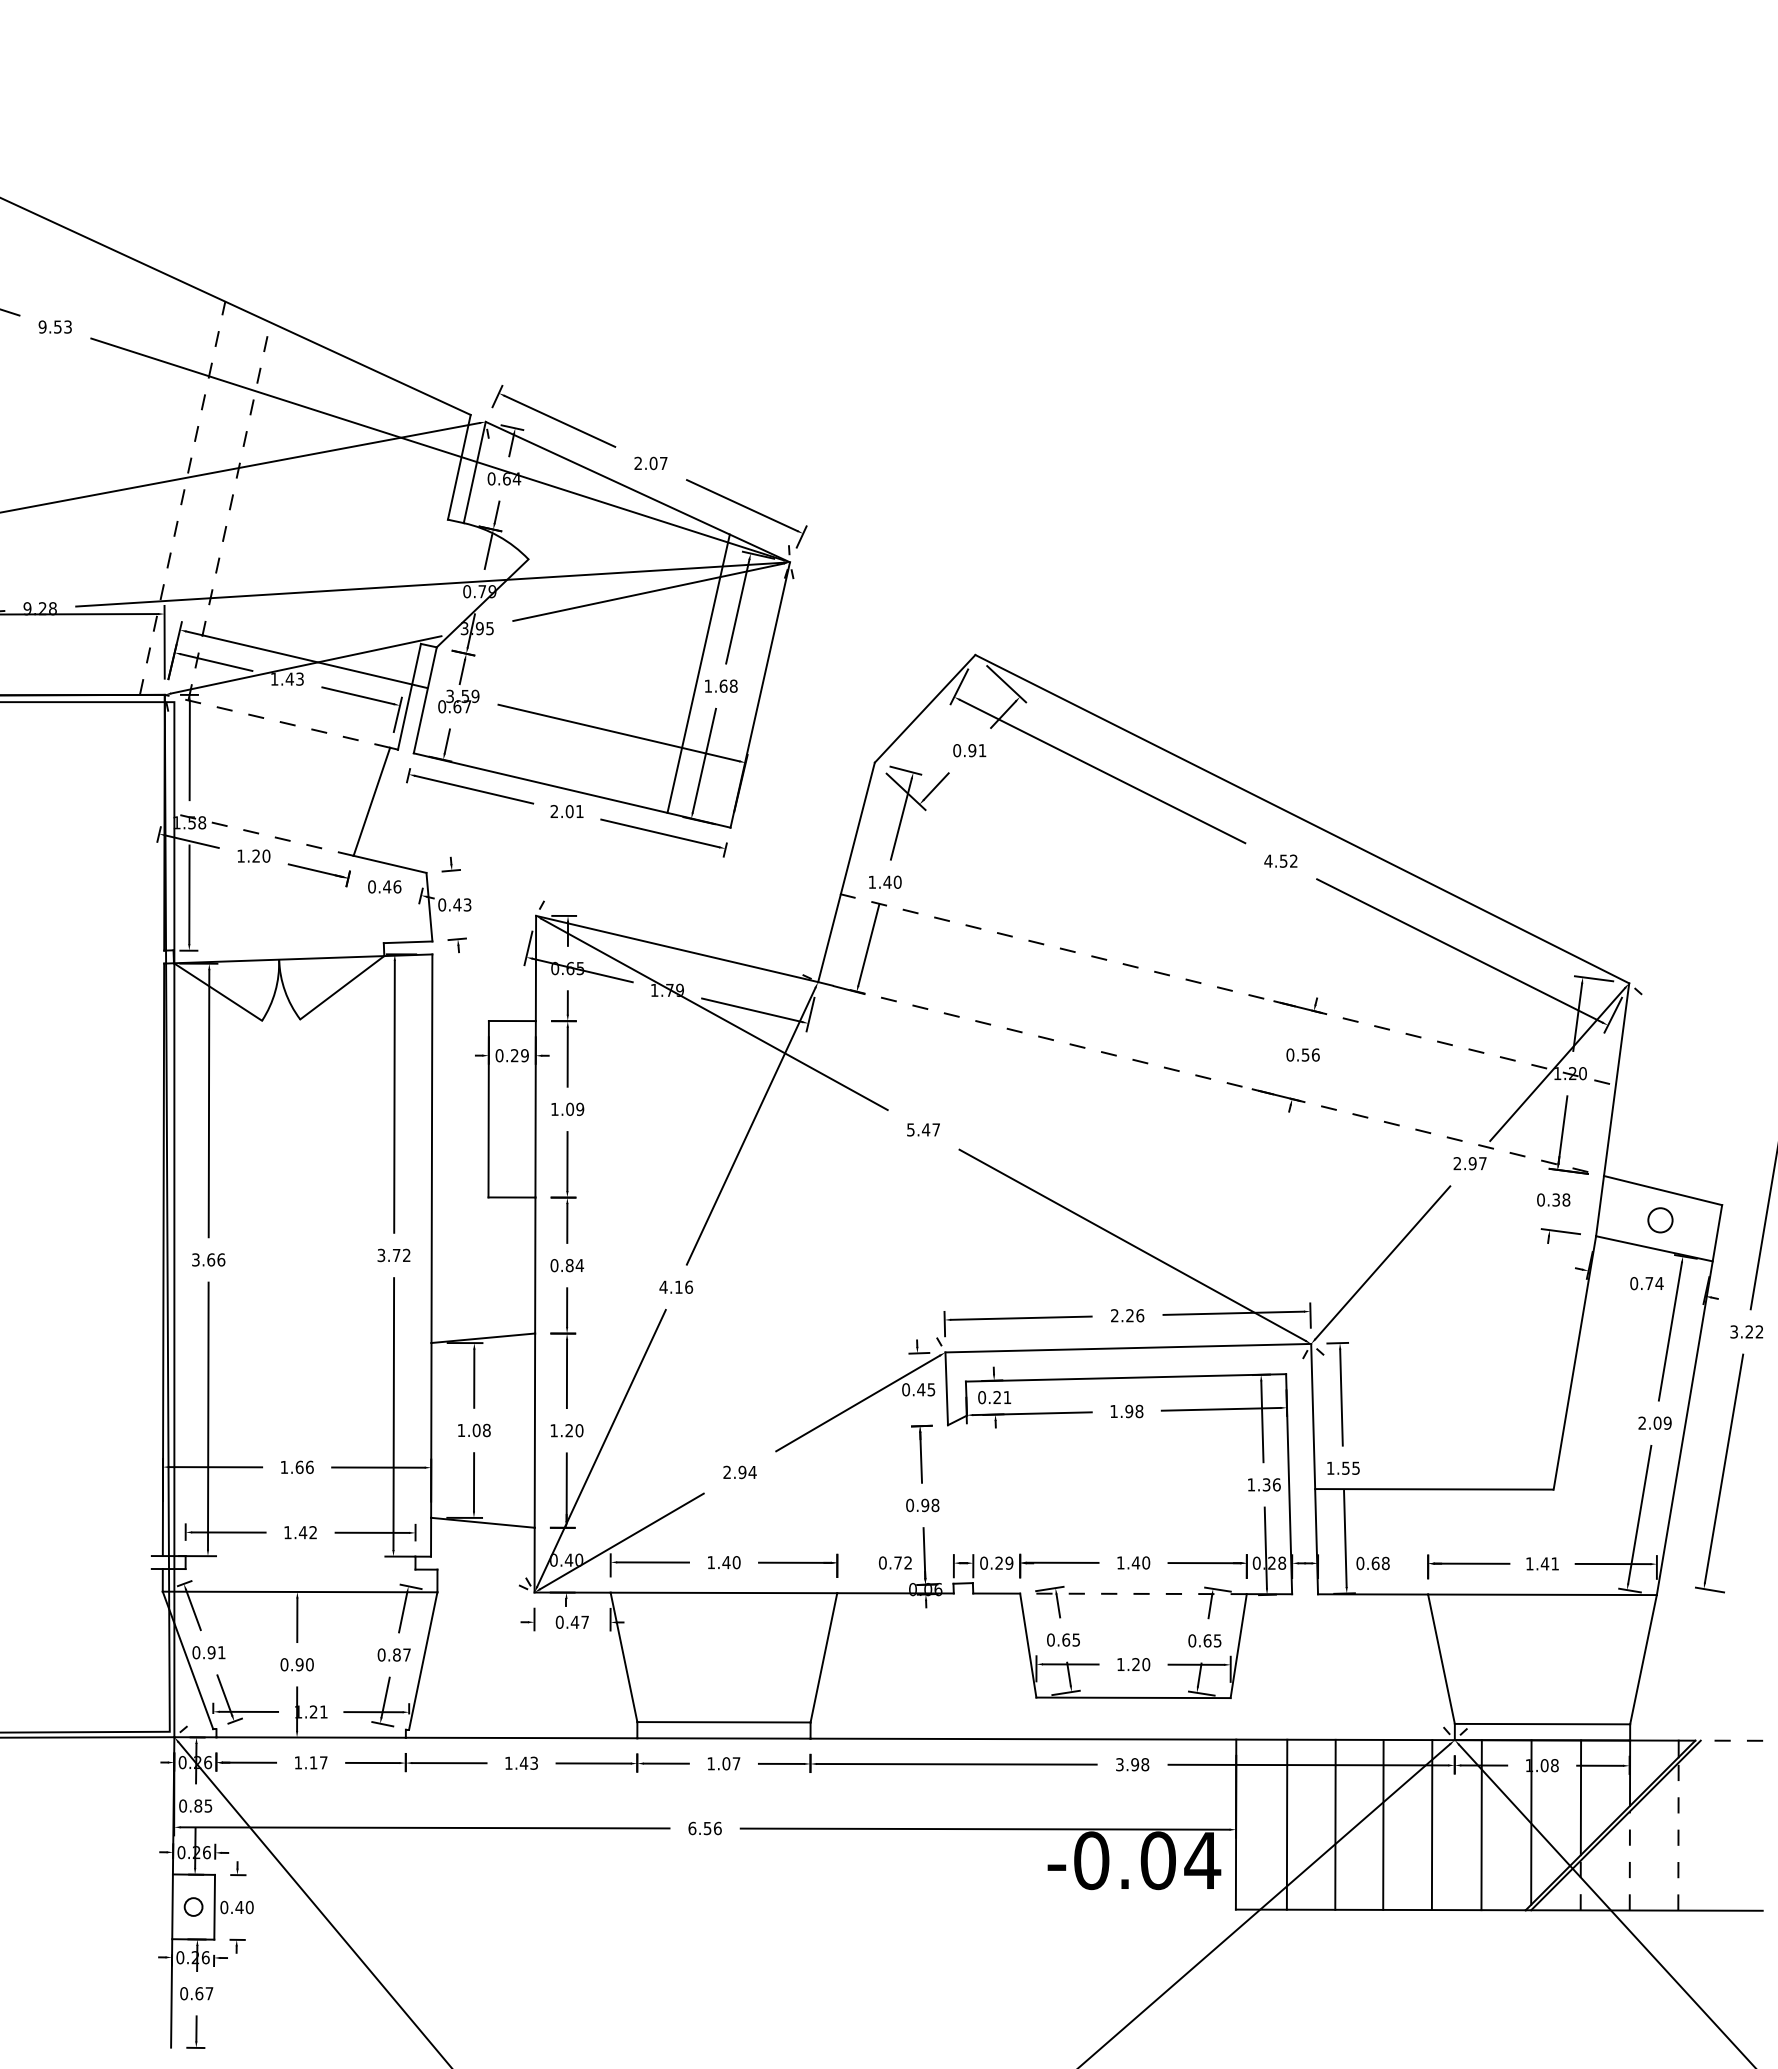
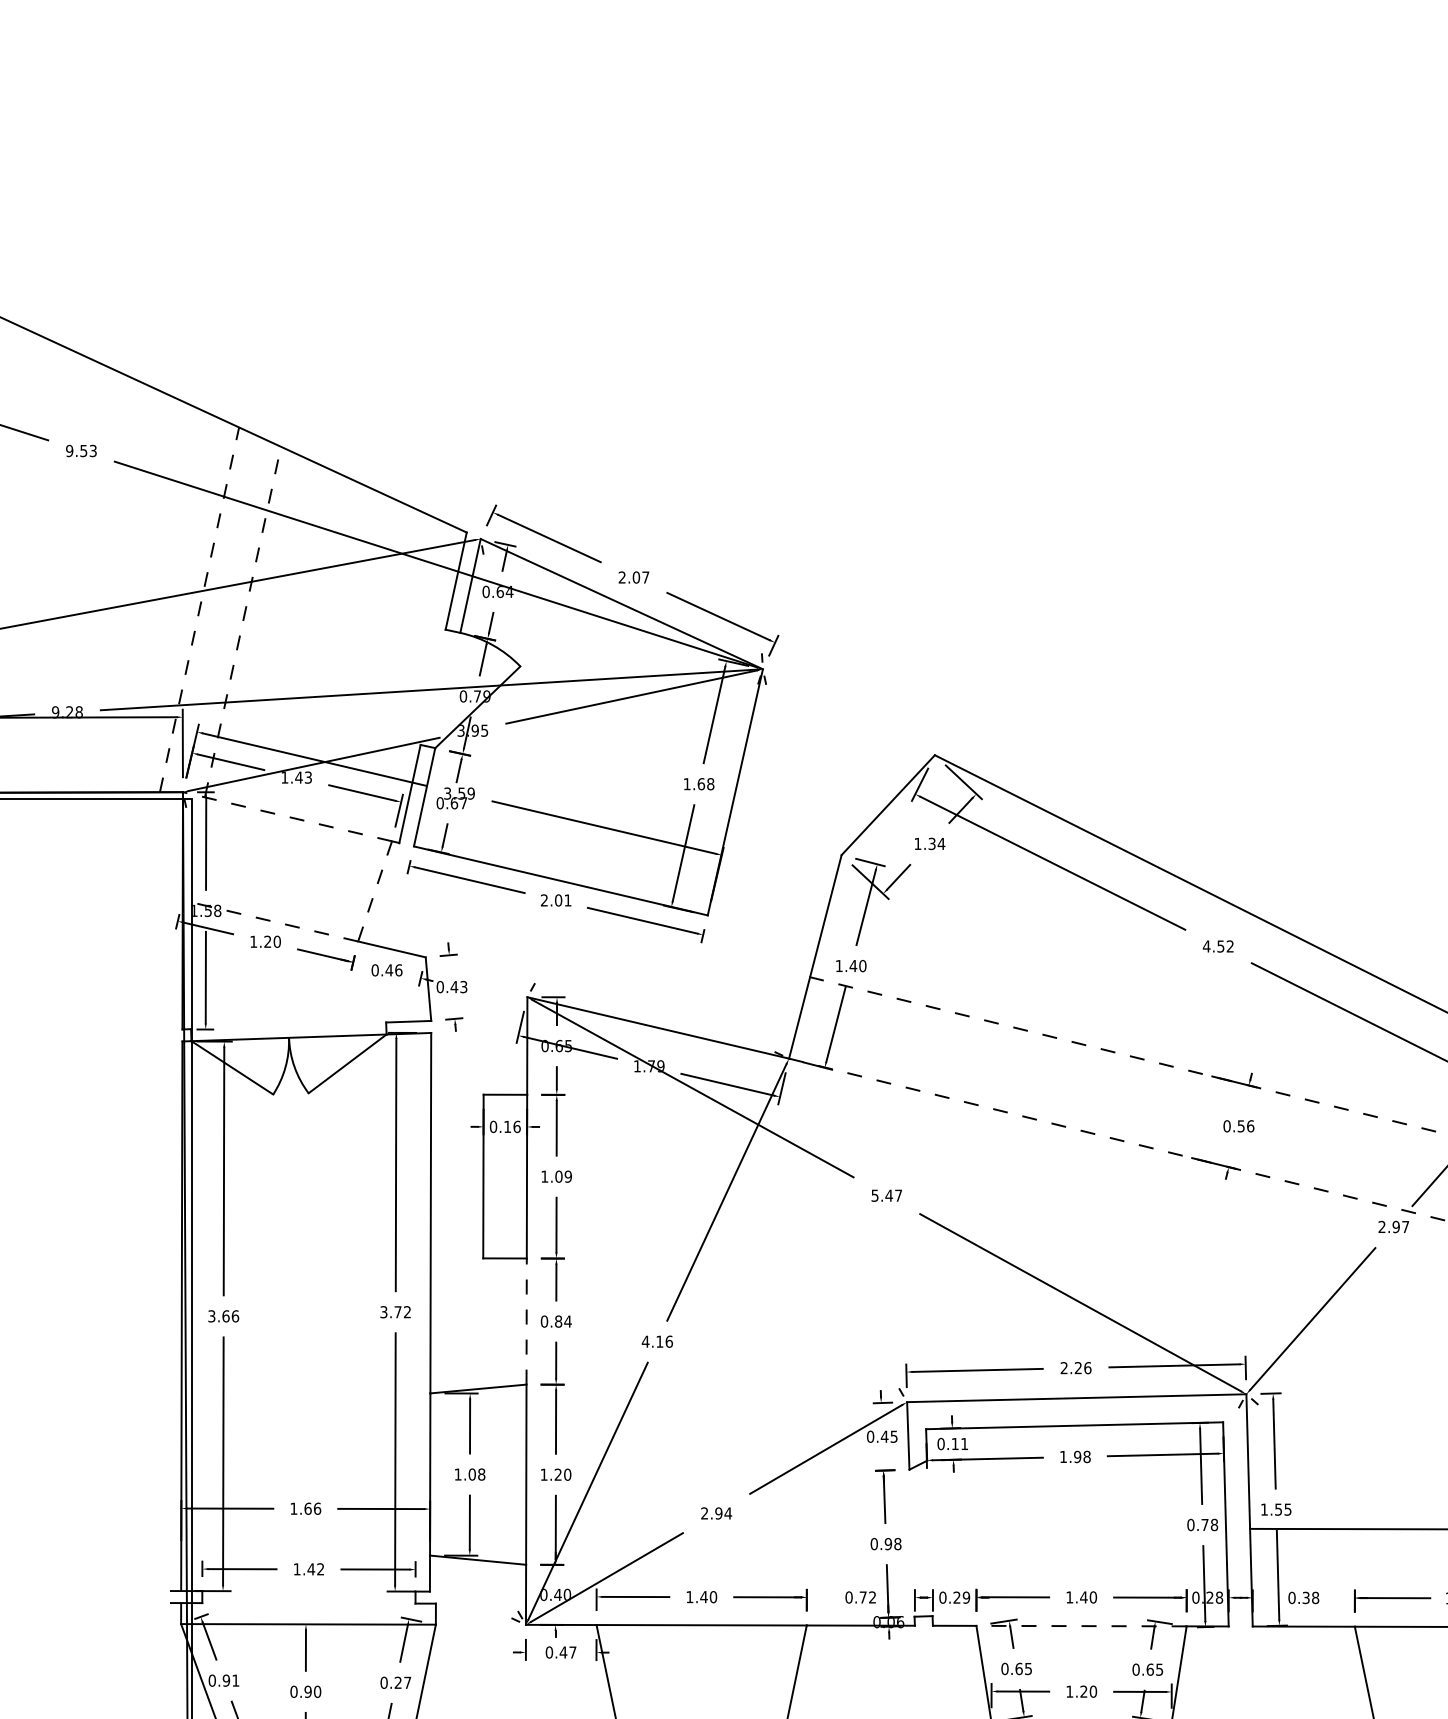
line: (698, 673) -> (678, 772), removed
text: (969, 750) -> (929, 843), 0.91 -> 1.34
line: (371, 802) -> (374, 892), solid -> dashed
text: (519, 1055) -> (512, 1126), 0.29 -> 0.16
line: (535, 1265) -> (526, 1321), solid -> dashed
text: (996, 1397) -> (954, 1443), 0.21 -> 0.11
text: (1263, 1484) -> (1202, 1524), 1.36 -> 0.78
text: (1375, 1563) -> (1306, 1597), 0.68 -> 0.38
text: (396, 1654) -> (397, 1682), 0.87 -> 0.27

